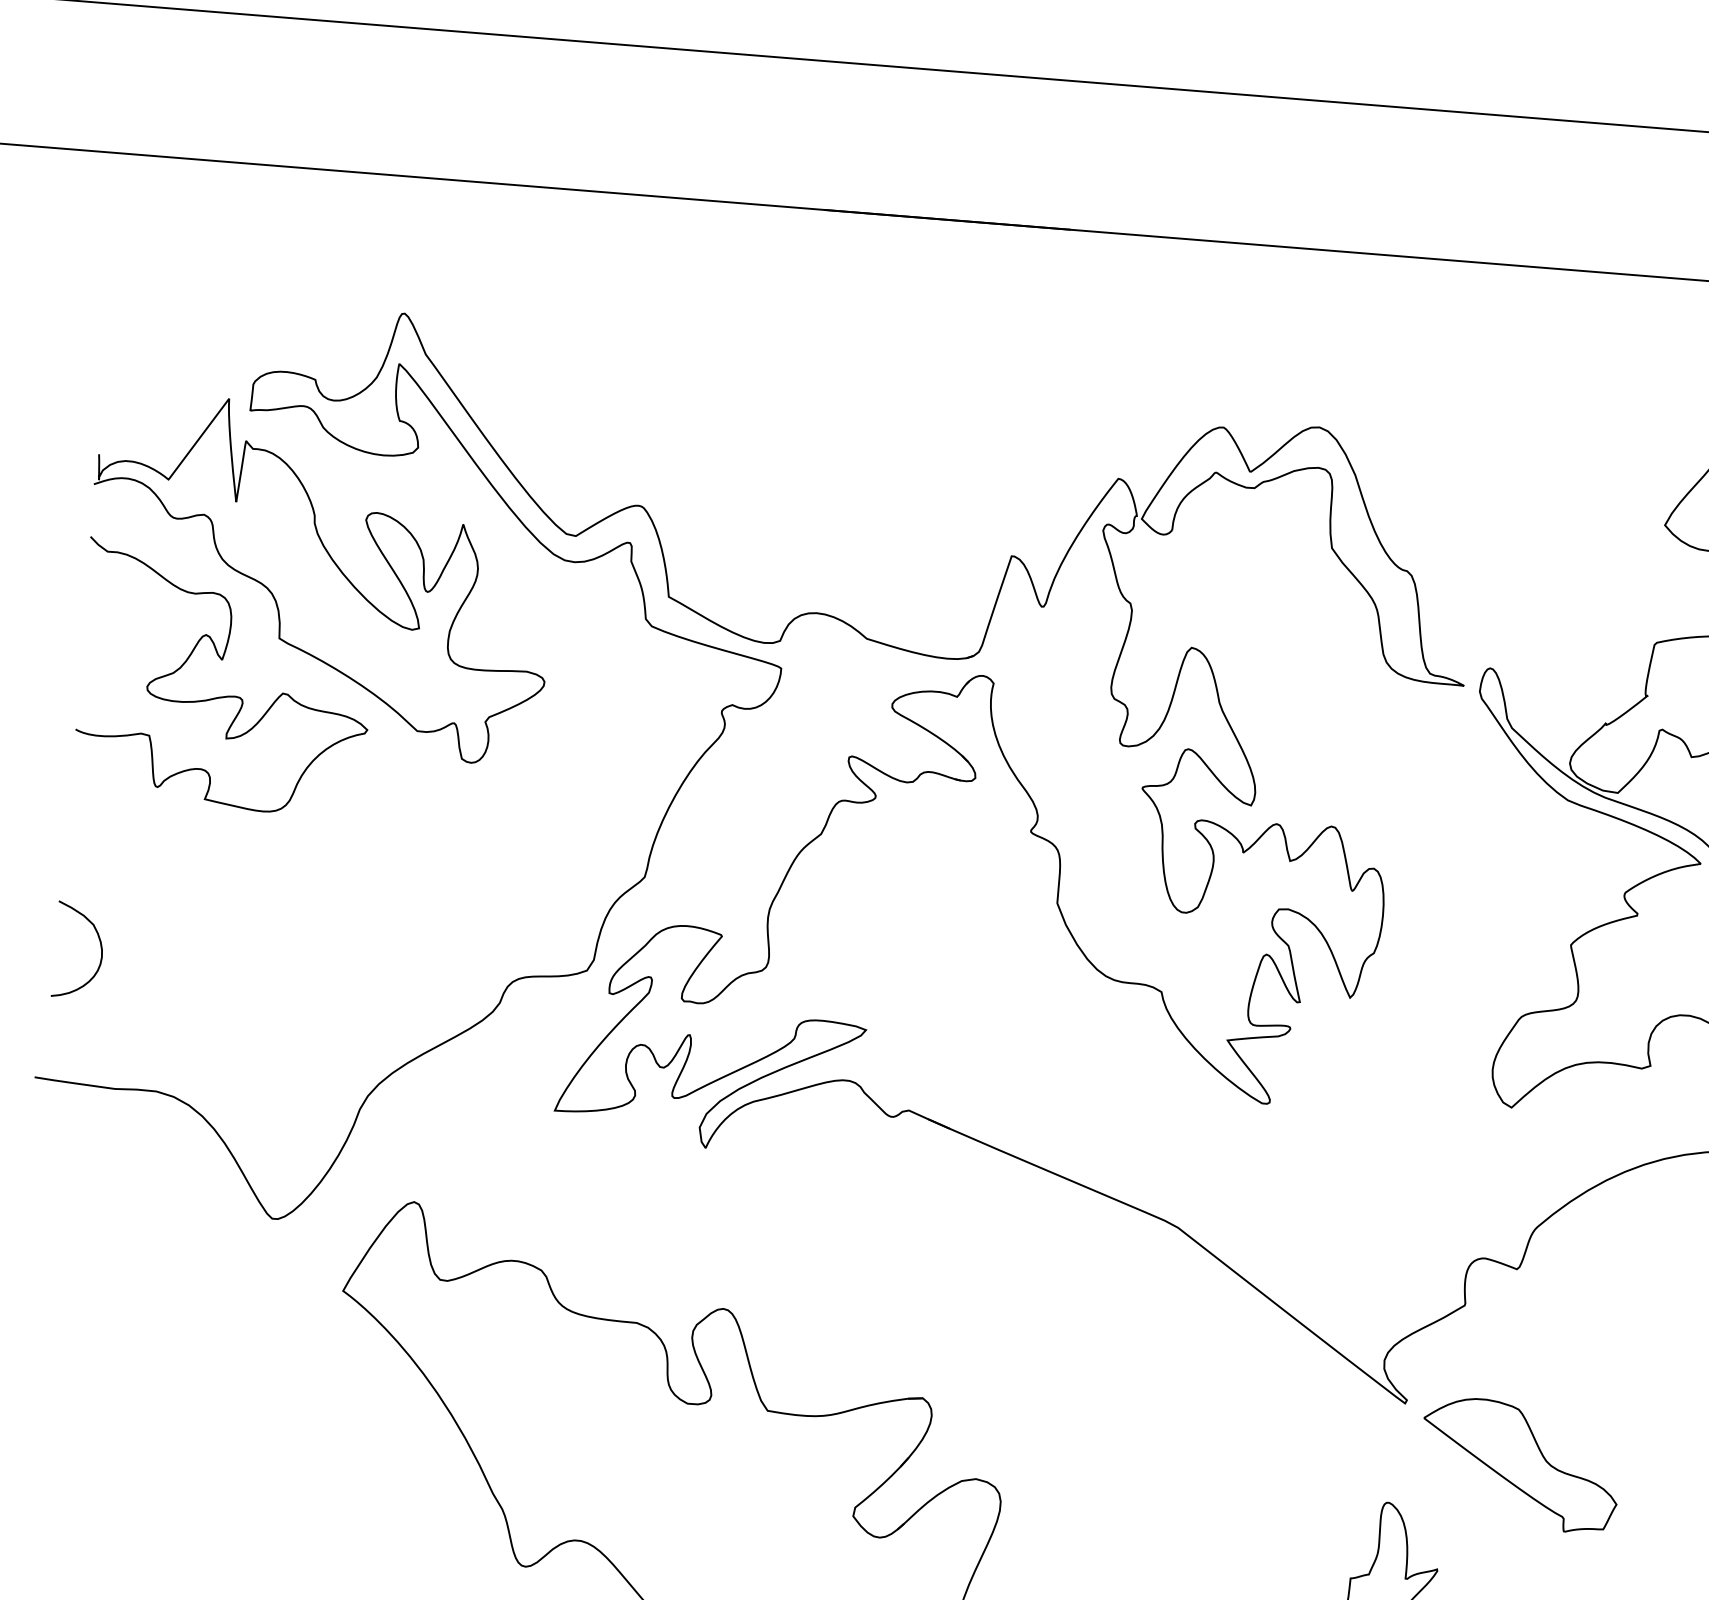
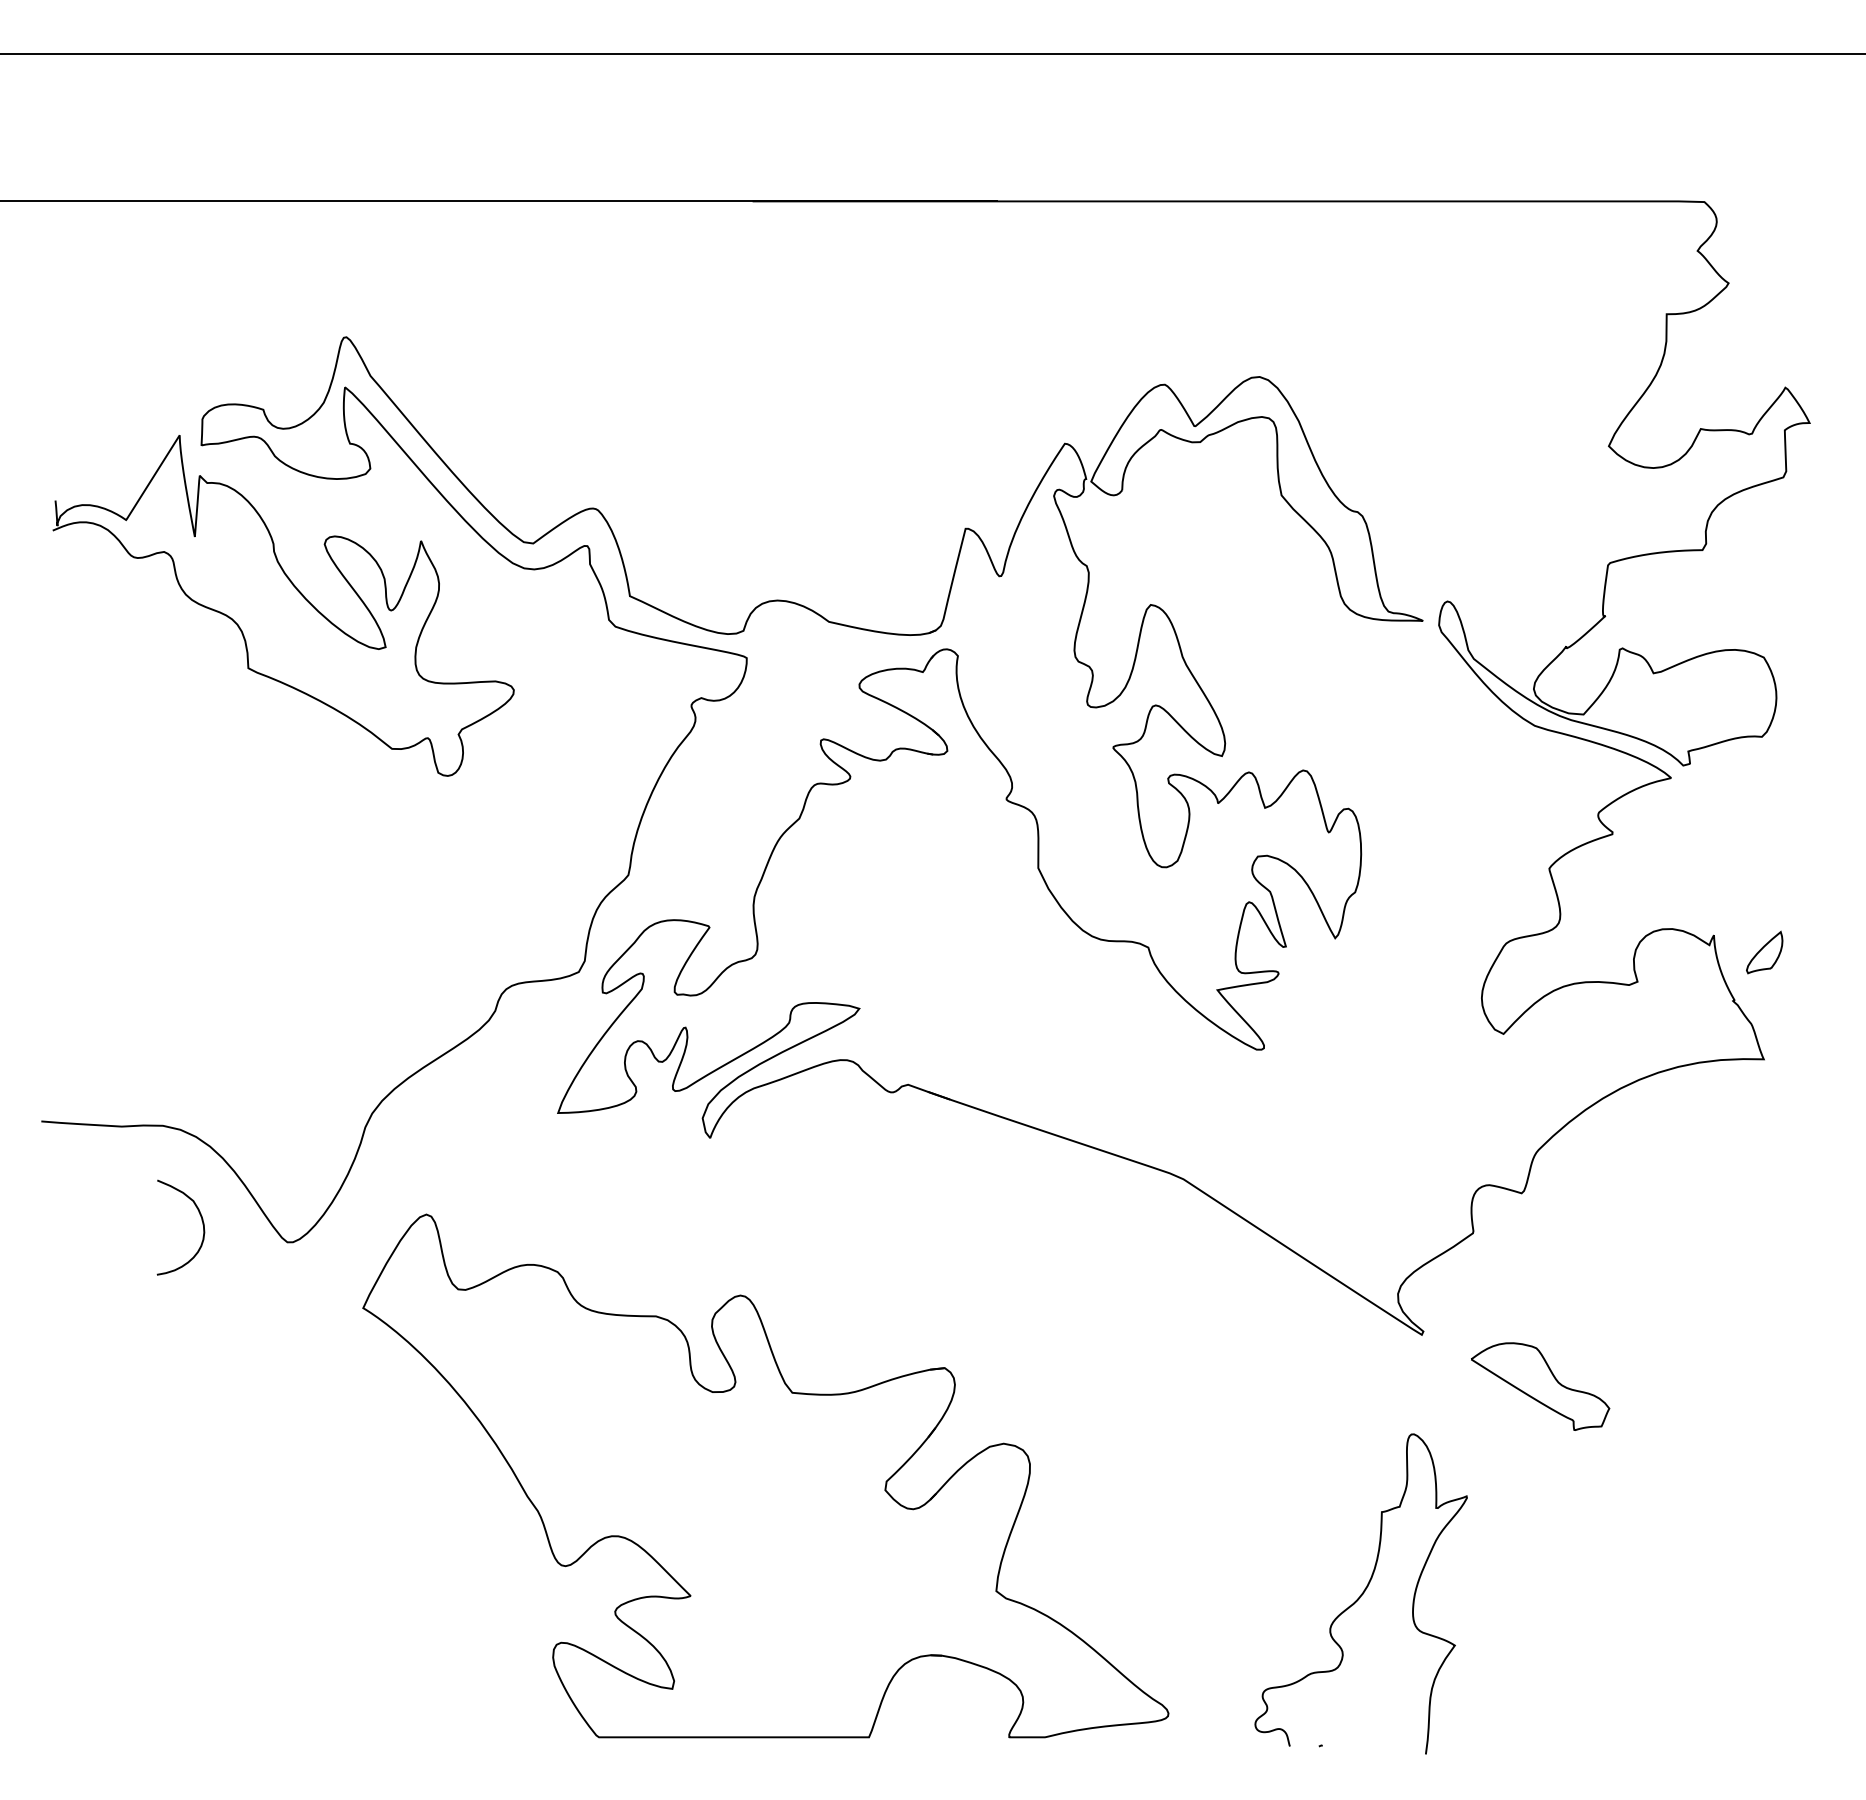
curve: (223, 660) -> (194, 694), removed
curve: (100, 945) -> (201, 1220), moved
part: (1520, 1464) -> (1540, 1386), size x0.7

